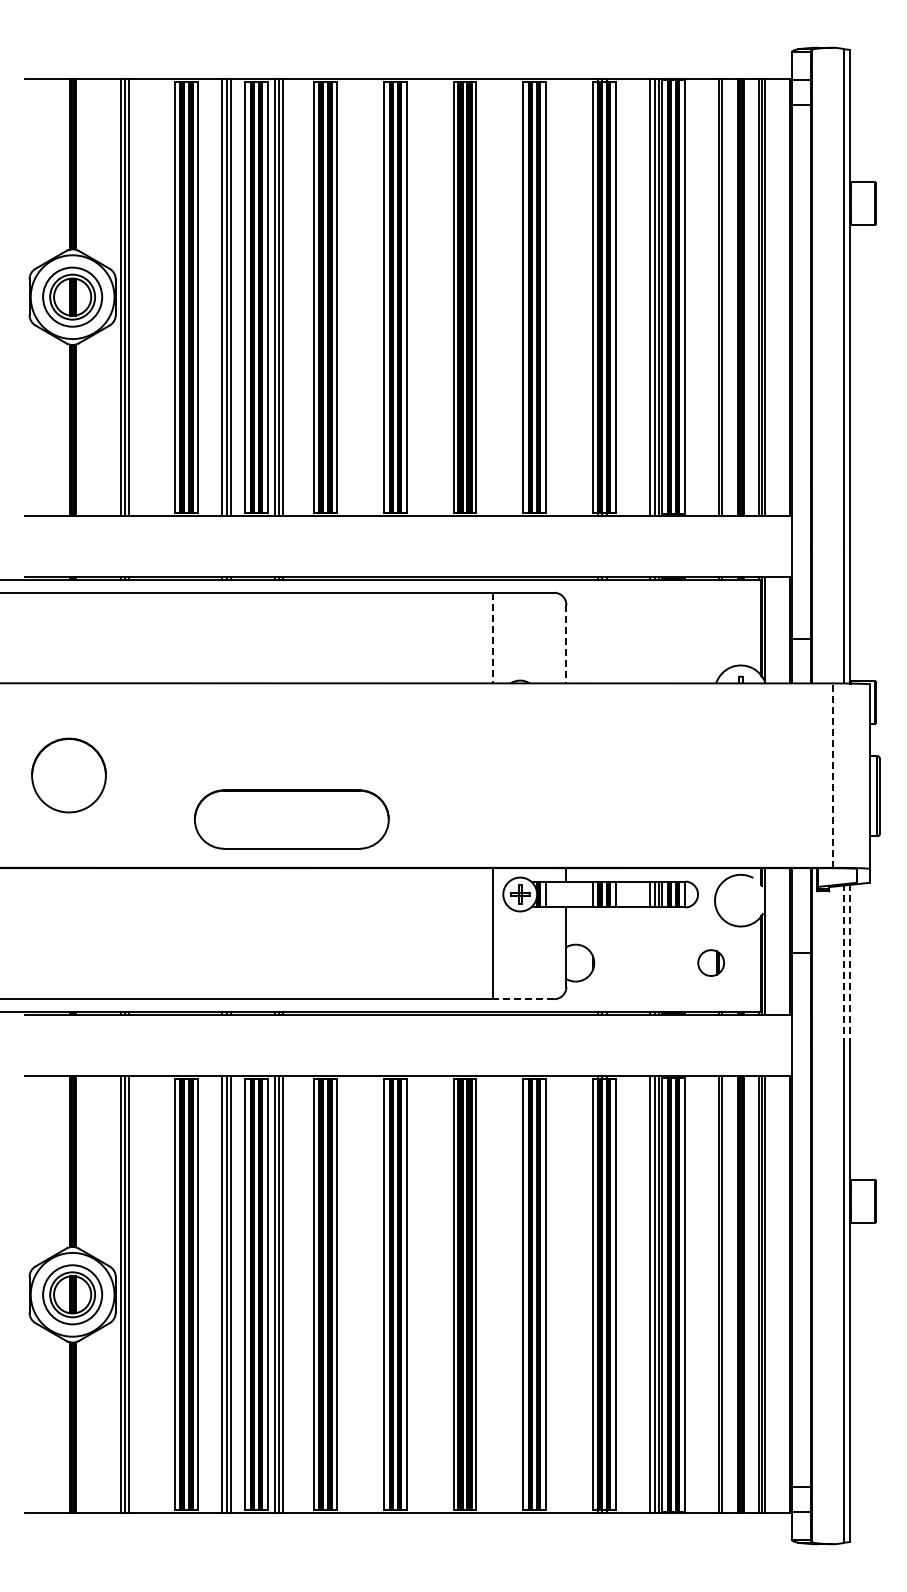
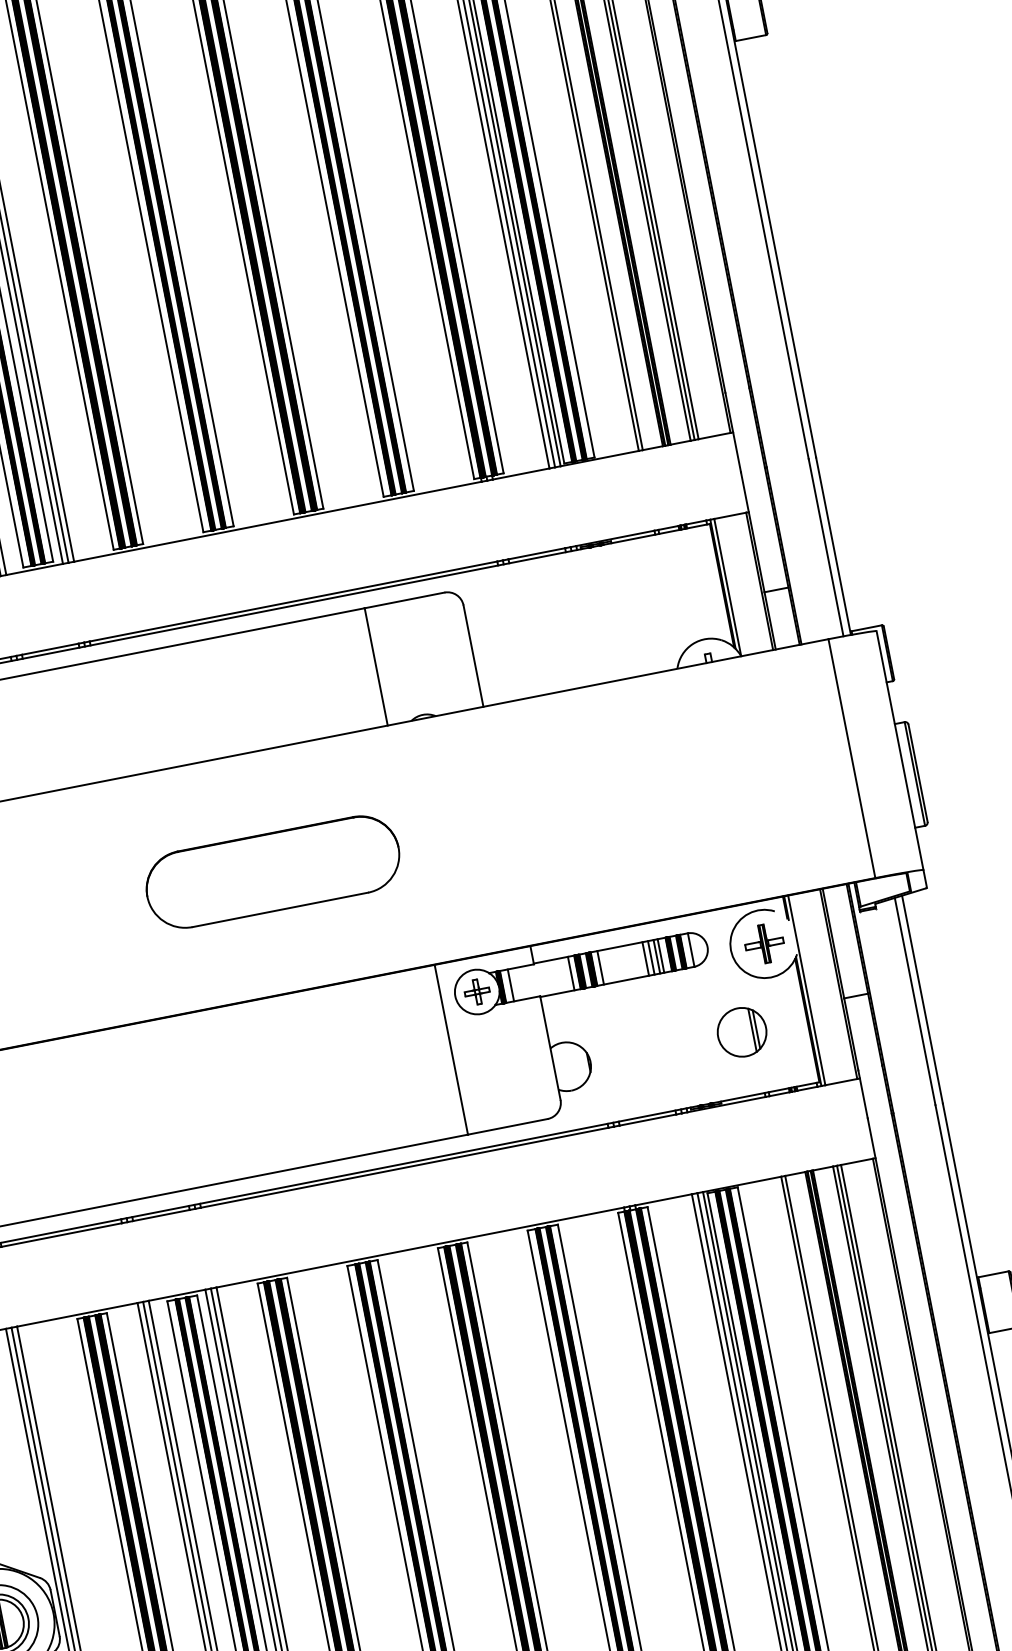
line: (492, 638) -> (376, 667), dashed -> solid
line: (566, 644) -> (473, 656), dashed -> solid
line: (832, 775) -> (851, 758), dashed -> solid
part: (291, 819) -> (272, 872), moved
part: (740, 900) -> (764, 943), added
part: (710, 962) -> (740, 1031), size x1.43
line: (850, 964) -> (922, 998), dashed -> solid
line: (844, 965) -> (915, 1001), dashed -> solid
line: (523, 999) -> (508, 1127), dashed -> solid

